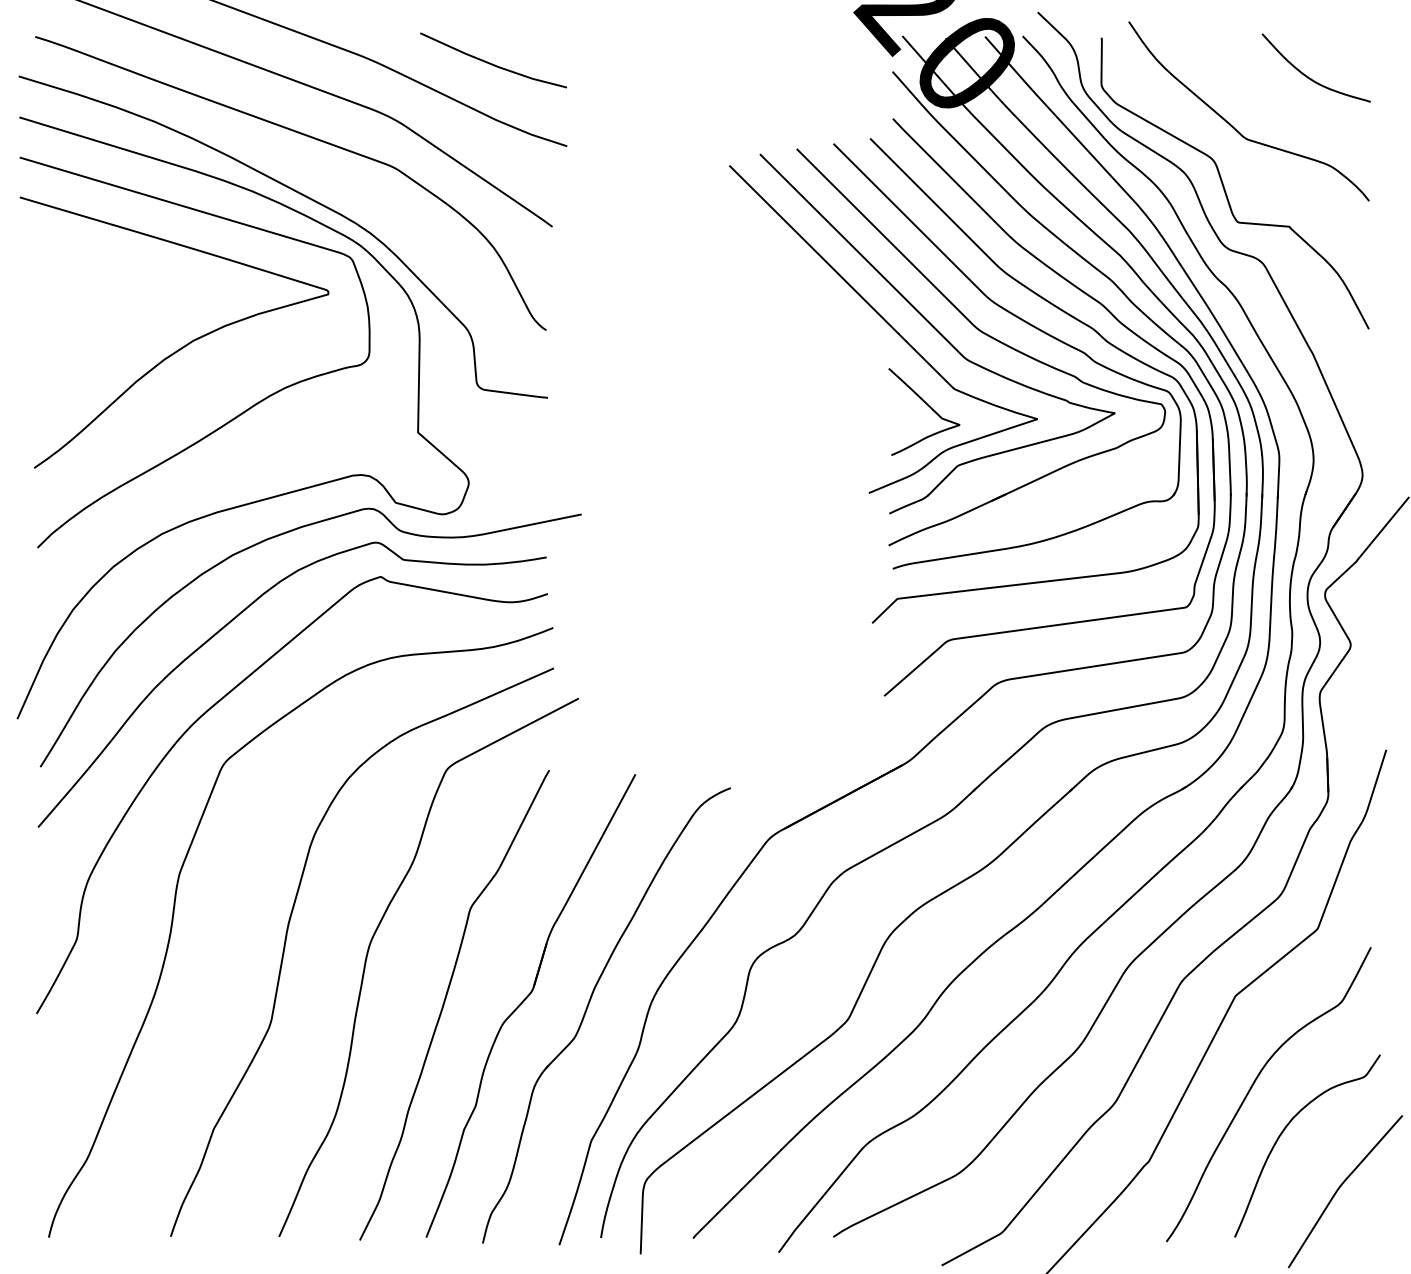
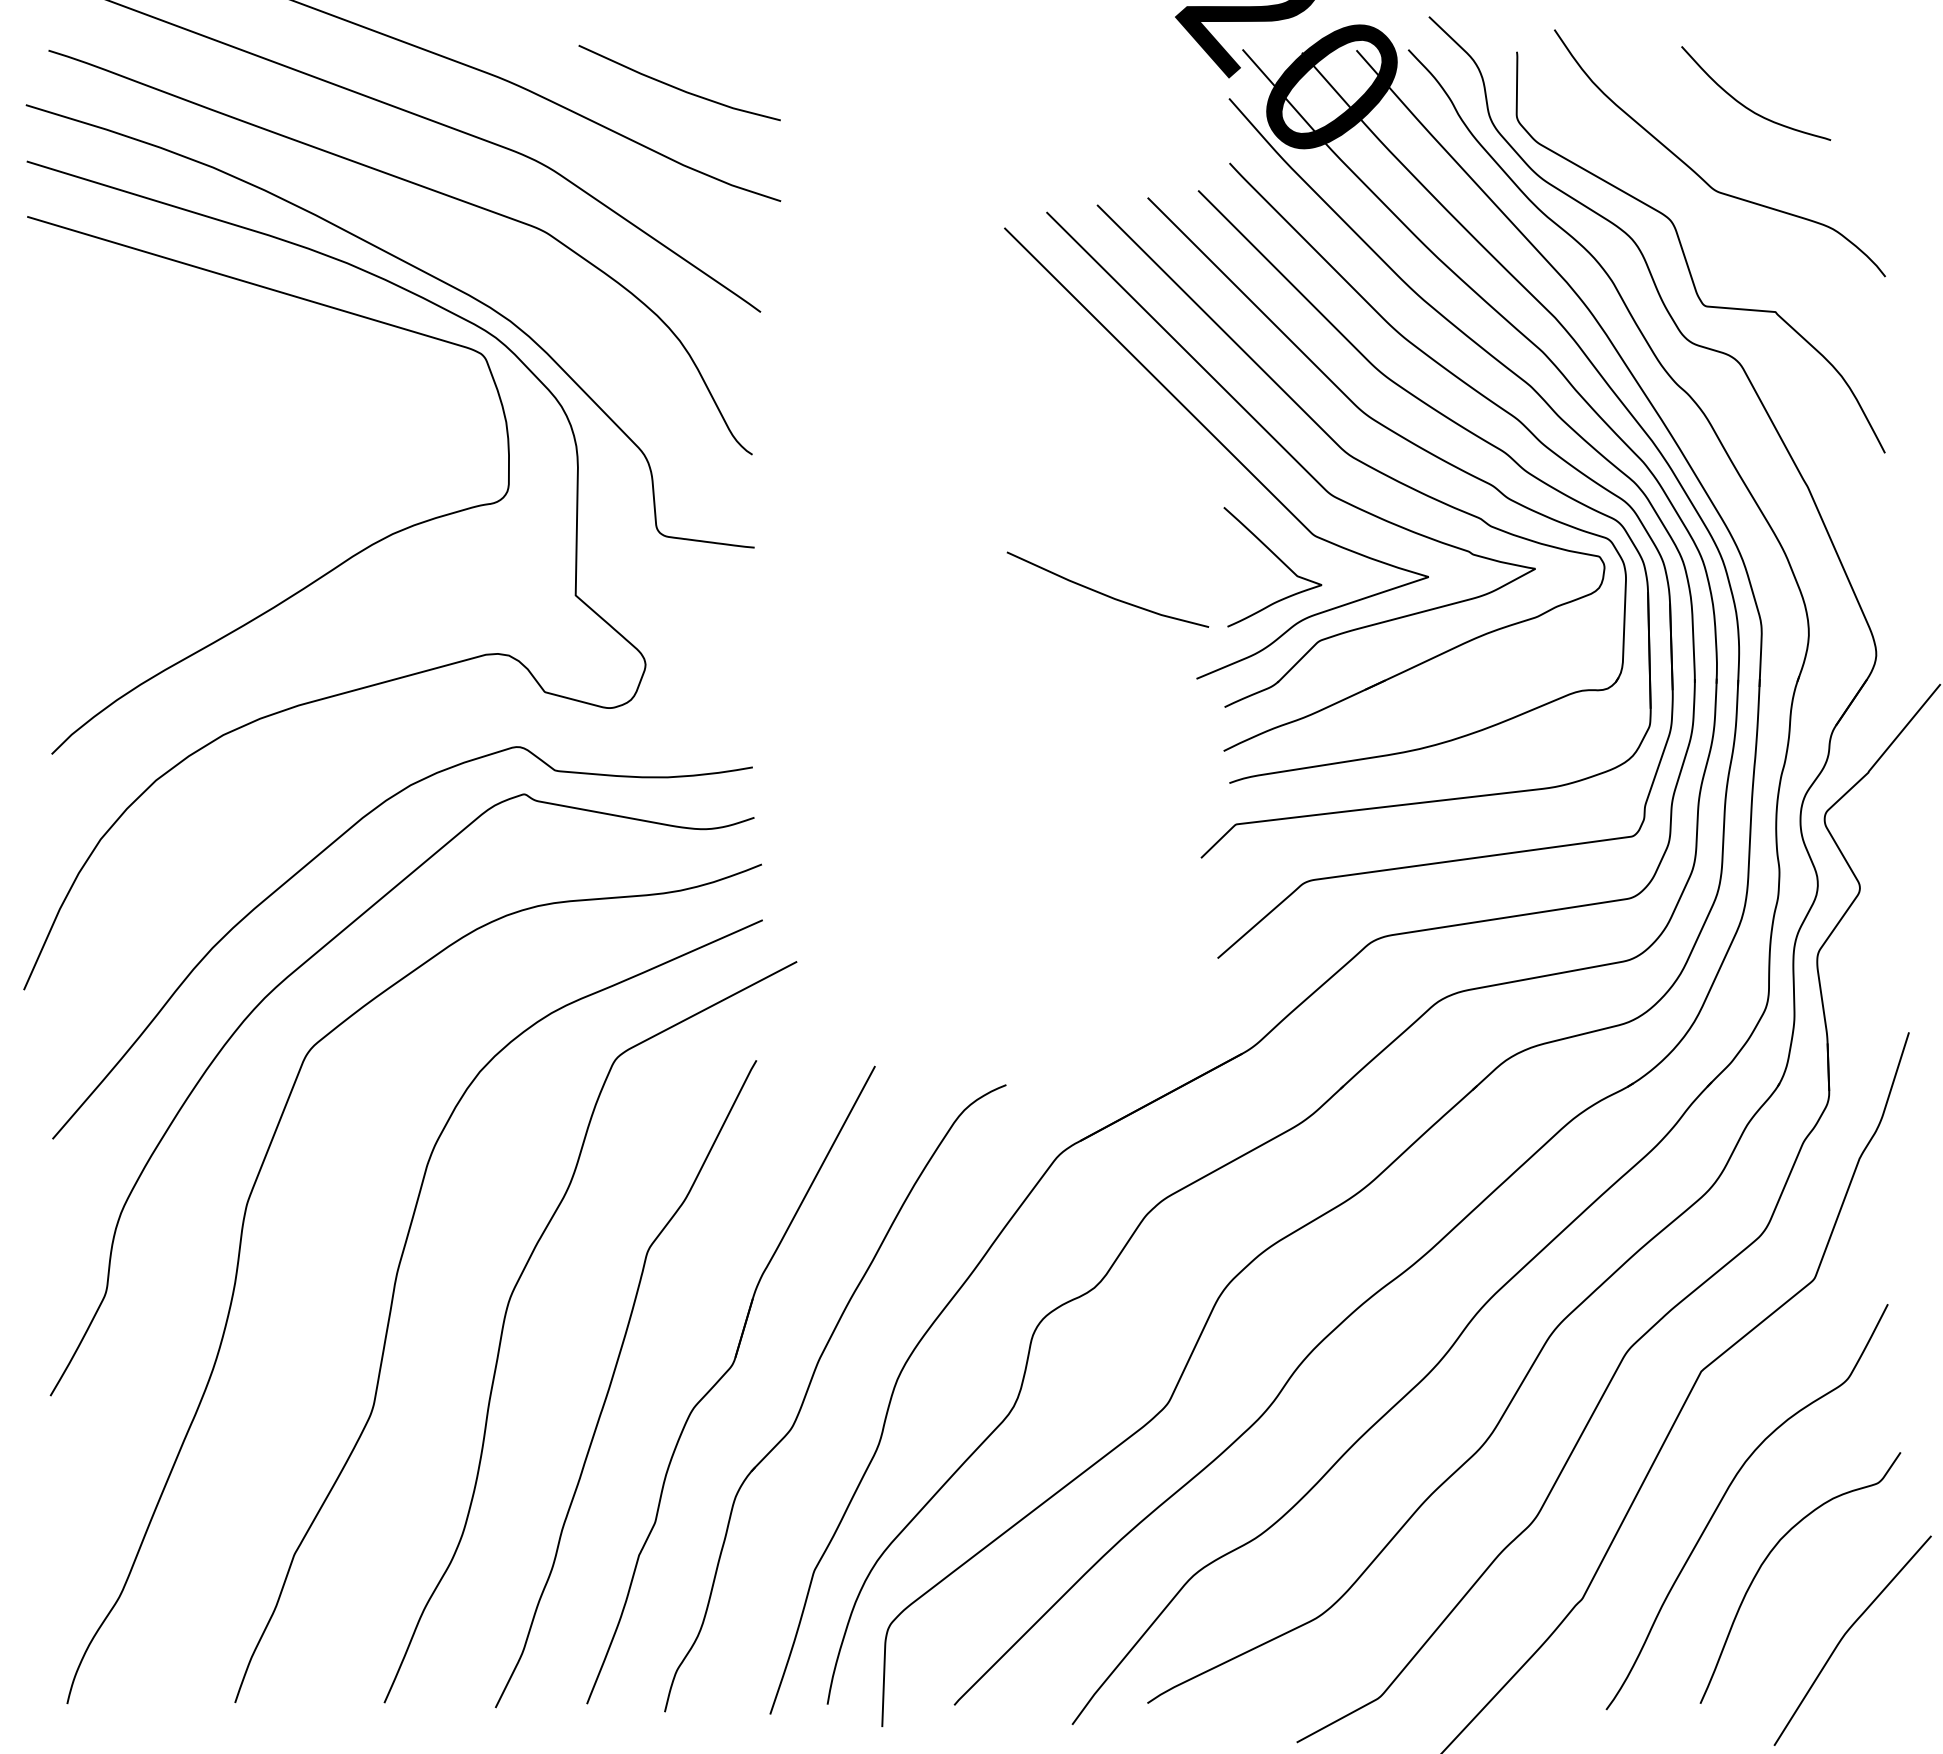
curve: (1308, 76) -> (1745, 105), moved
curve: (182, 346) -> (251, 476), removed
line: (803, 431) -> (1106, 594), added
curve: (273, 538) -> (376, 741), removed

